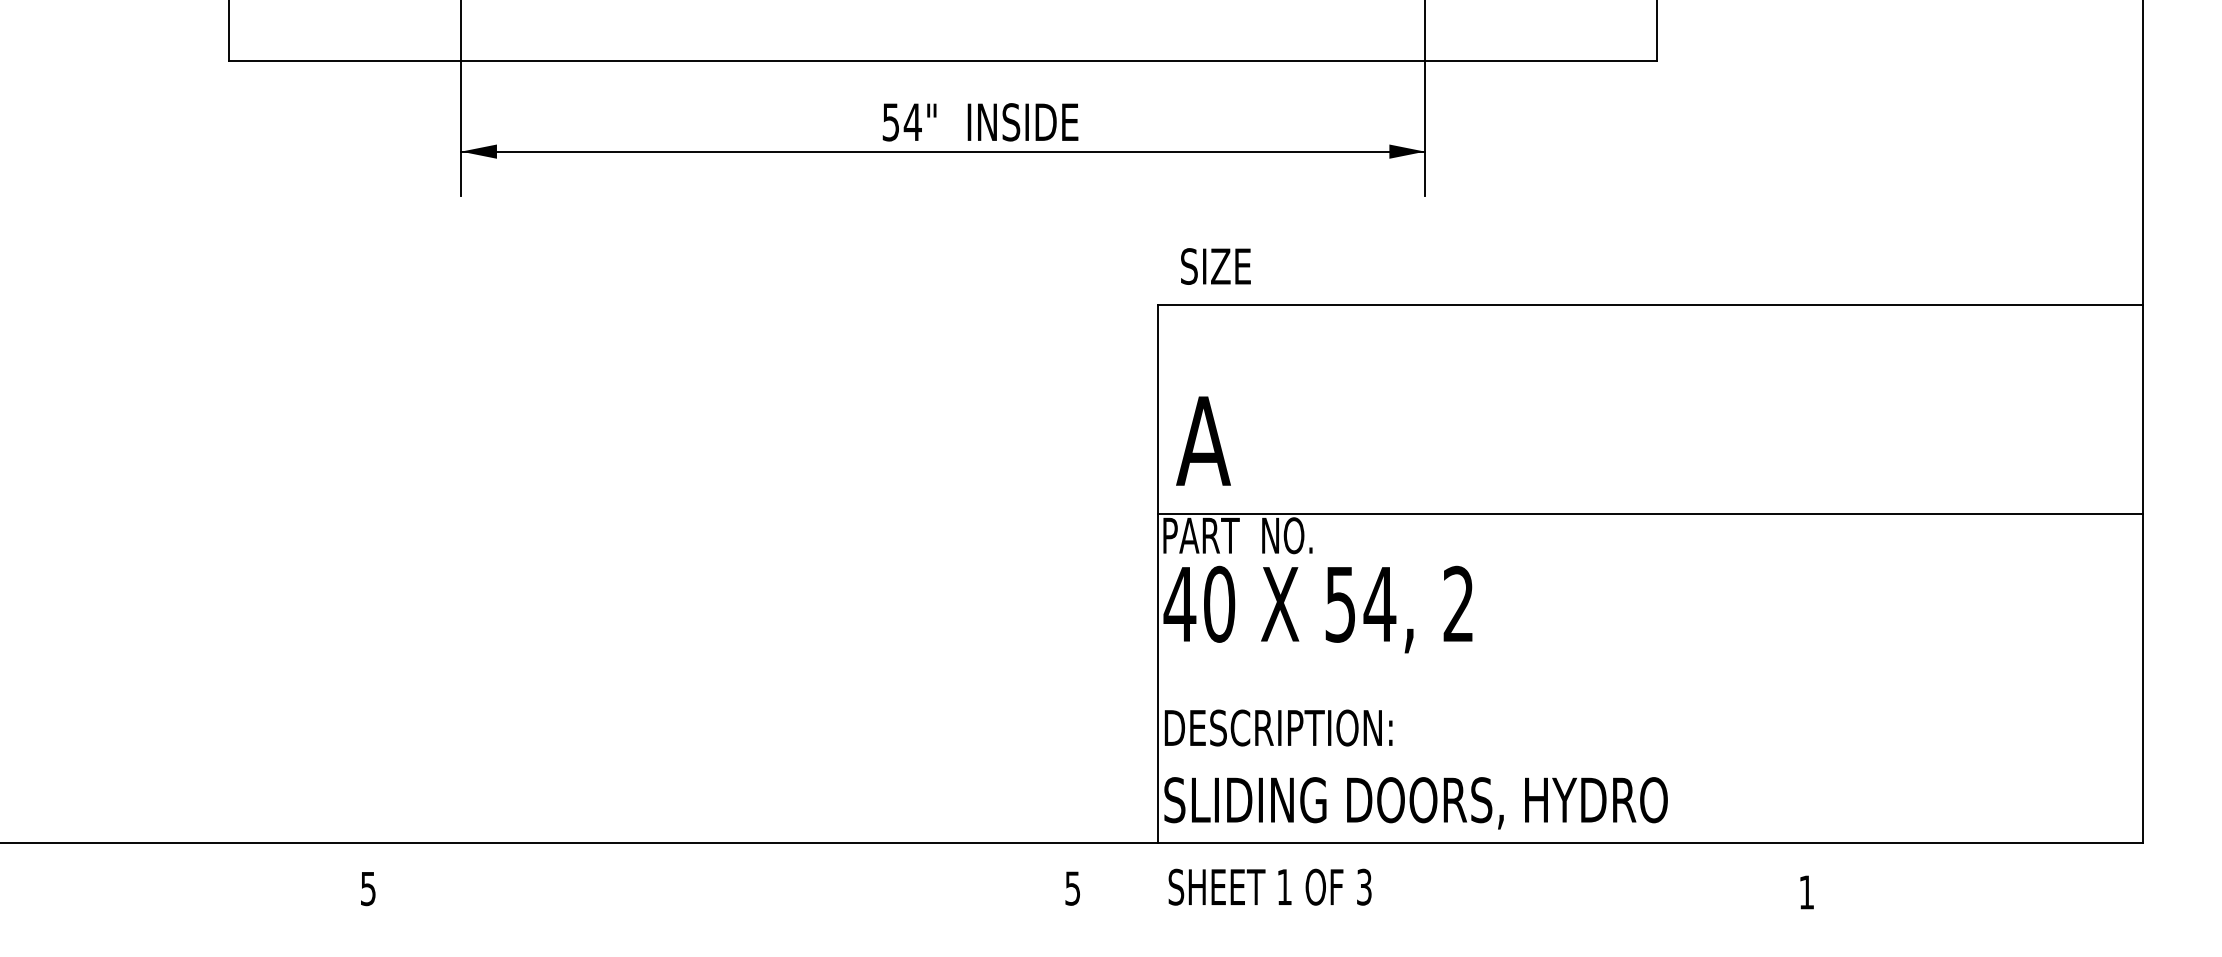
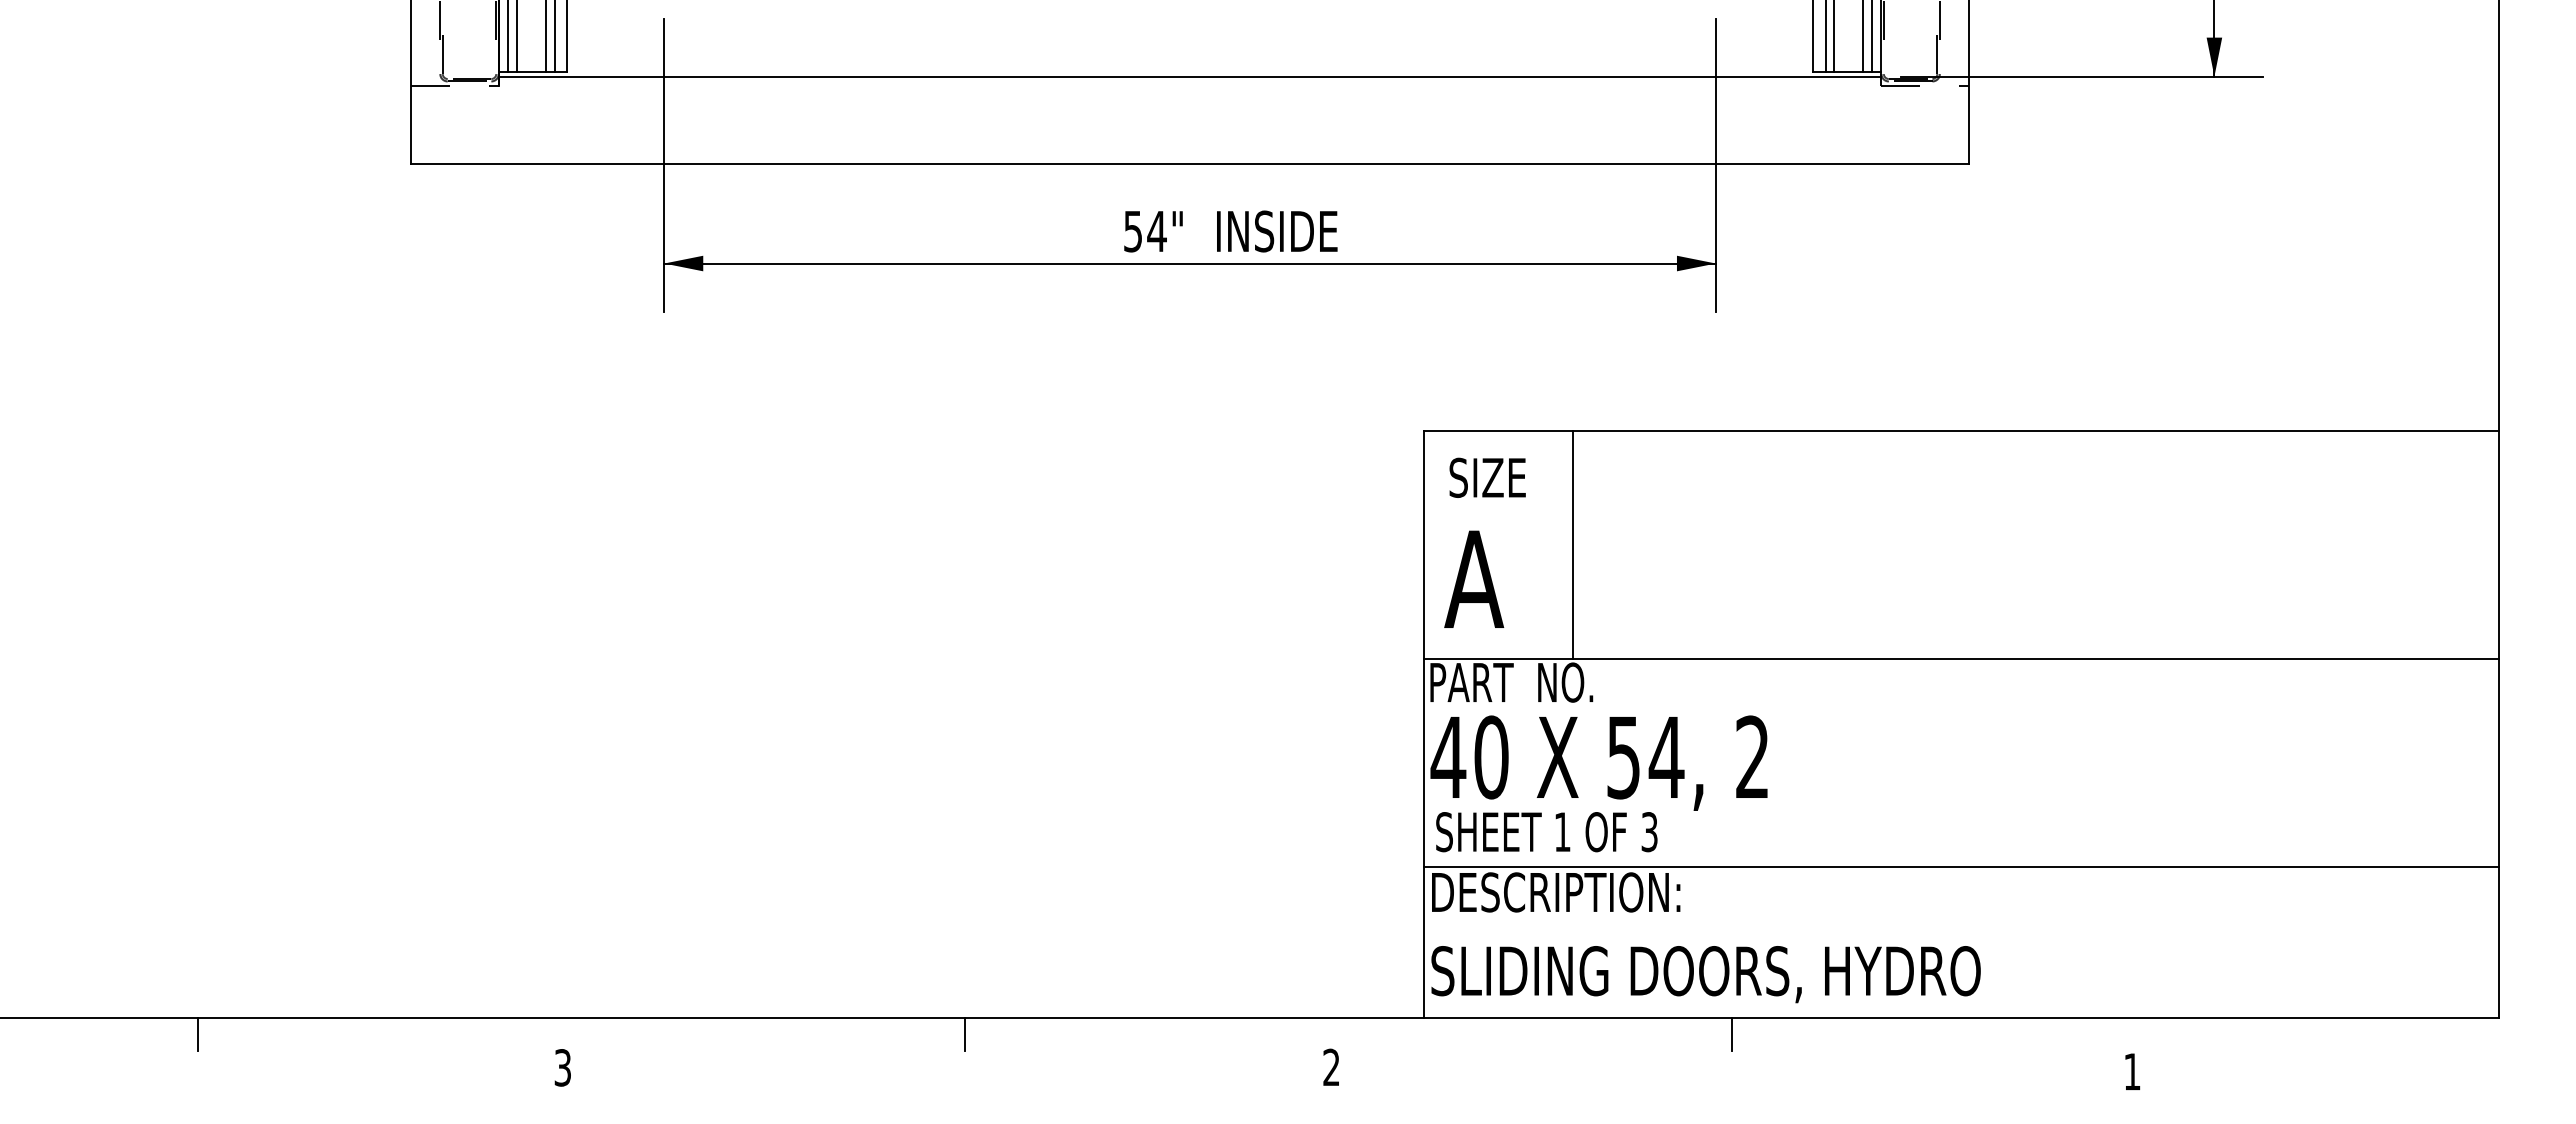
text: (1215, 266) -> (1487, 477), moved
line: (1293, 409) -> (1572, 544), added
line: (1650, 704) -> (1961, 866), added
line: (34, 858) -> (198, 1034), added
line: (737, 858) -> (965, 1034), added
line: (1439, 858) -> (1731, 1034), added
text: (1269, 887) -> (1546, 832), moved
text: (367, 888) -> (562, 1067), 5 -> 3
text: (1072, 888) -> (1331, 1067), 5 -> 2

